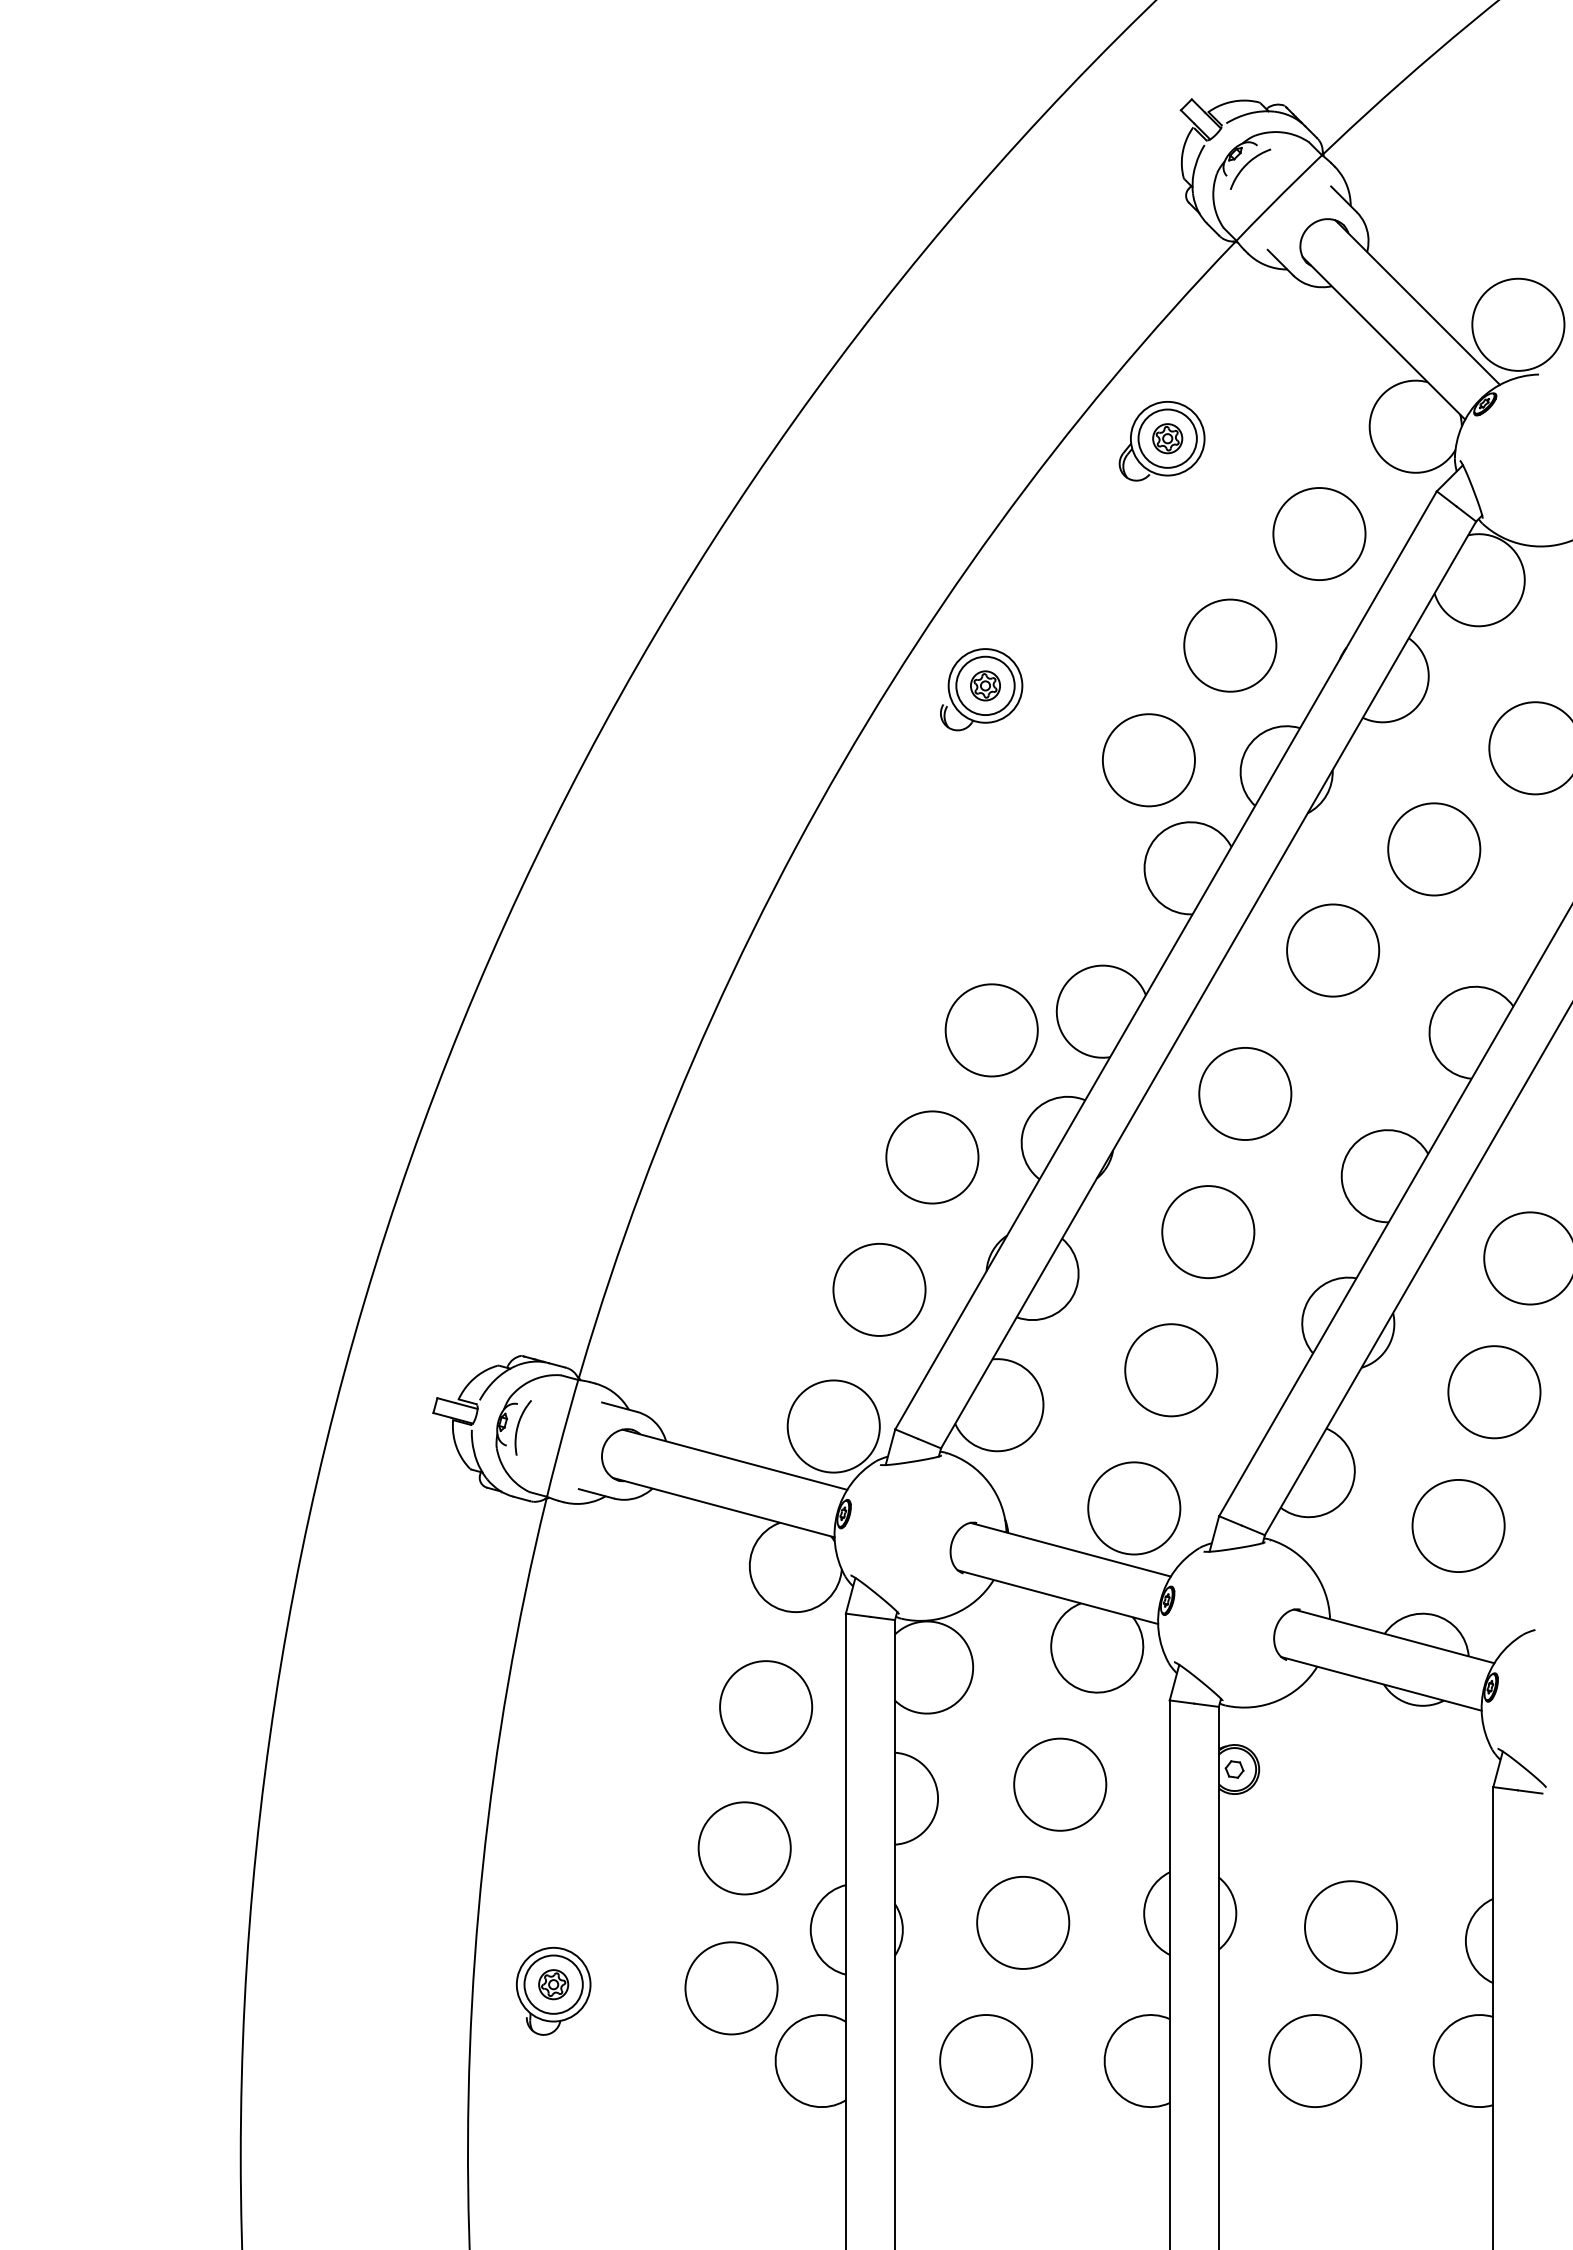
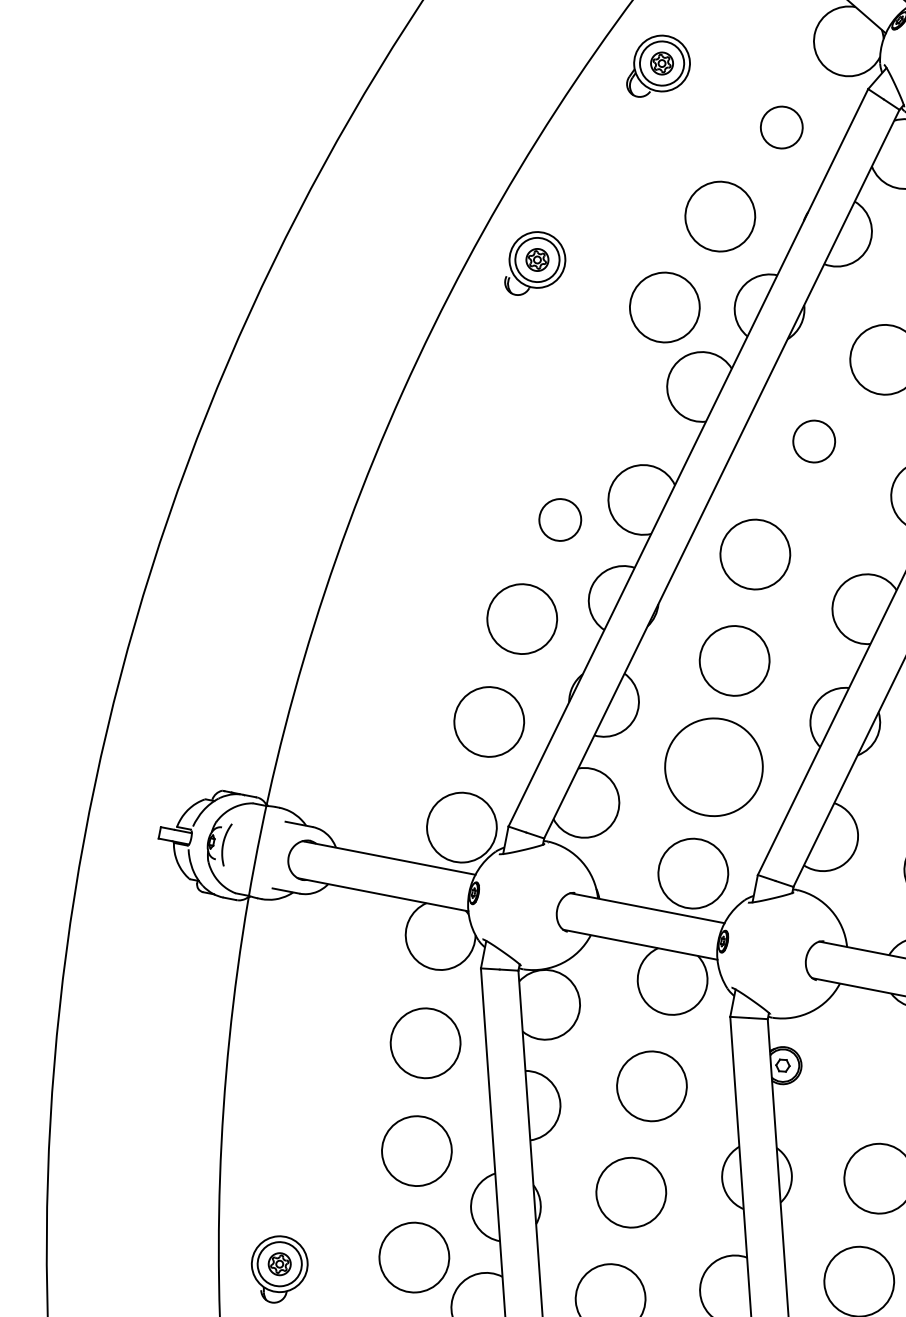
circle: (1319, 533) -> (781, 127), size x0.6
circle: (1333, 950) -> (814, 441), size x0.6
circle: (991, 1030) -> (560, 520), size x0.6
circle: (1171, 1370) -> (714, 767), size x1.4

